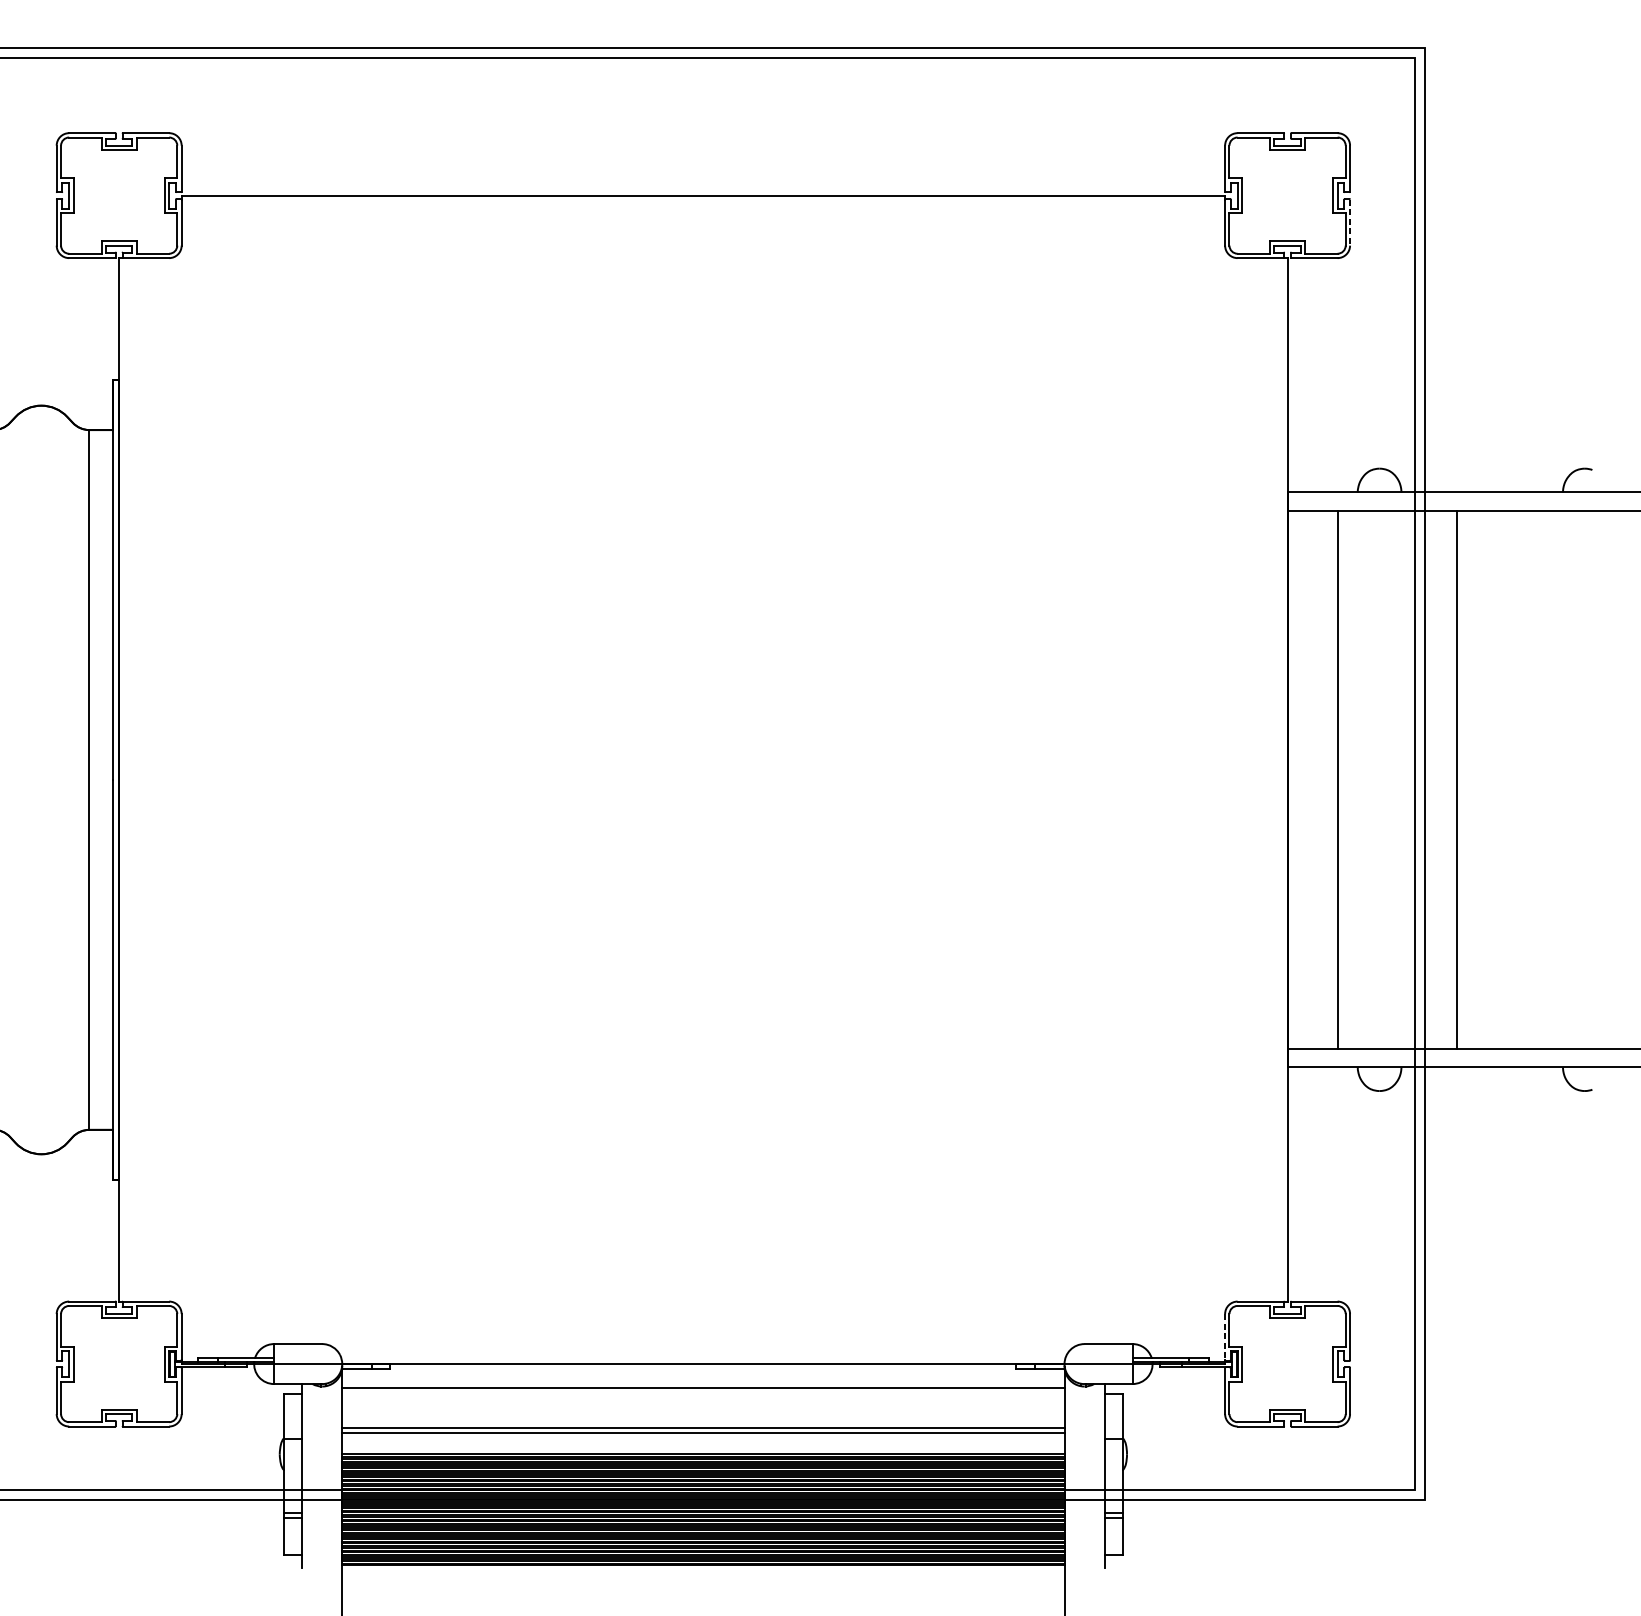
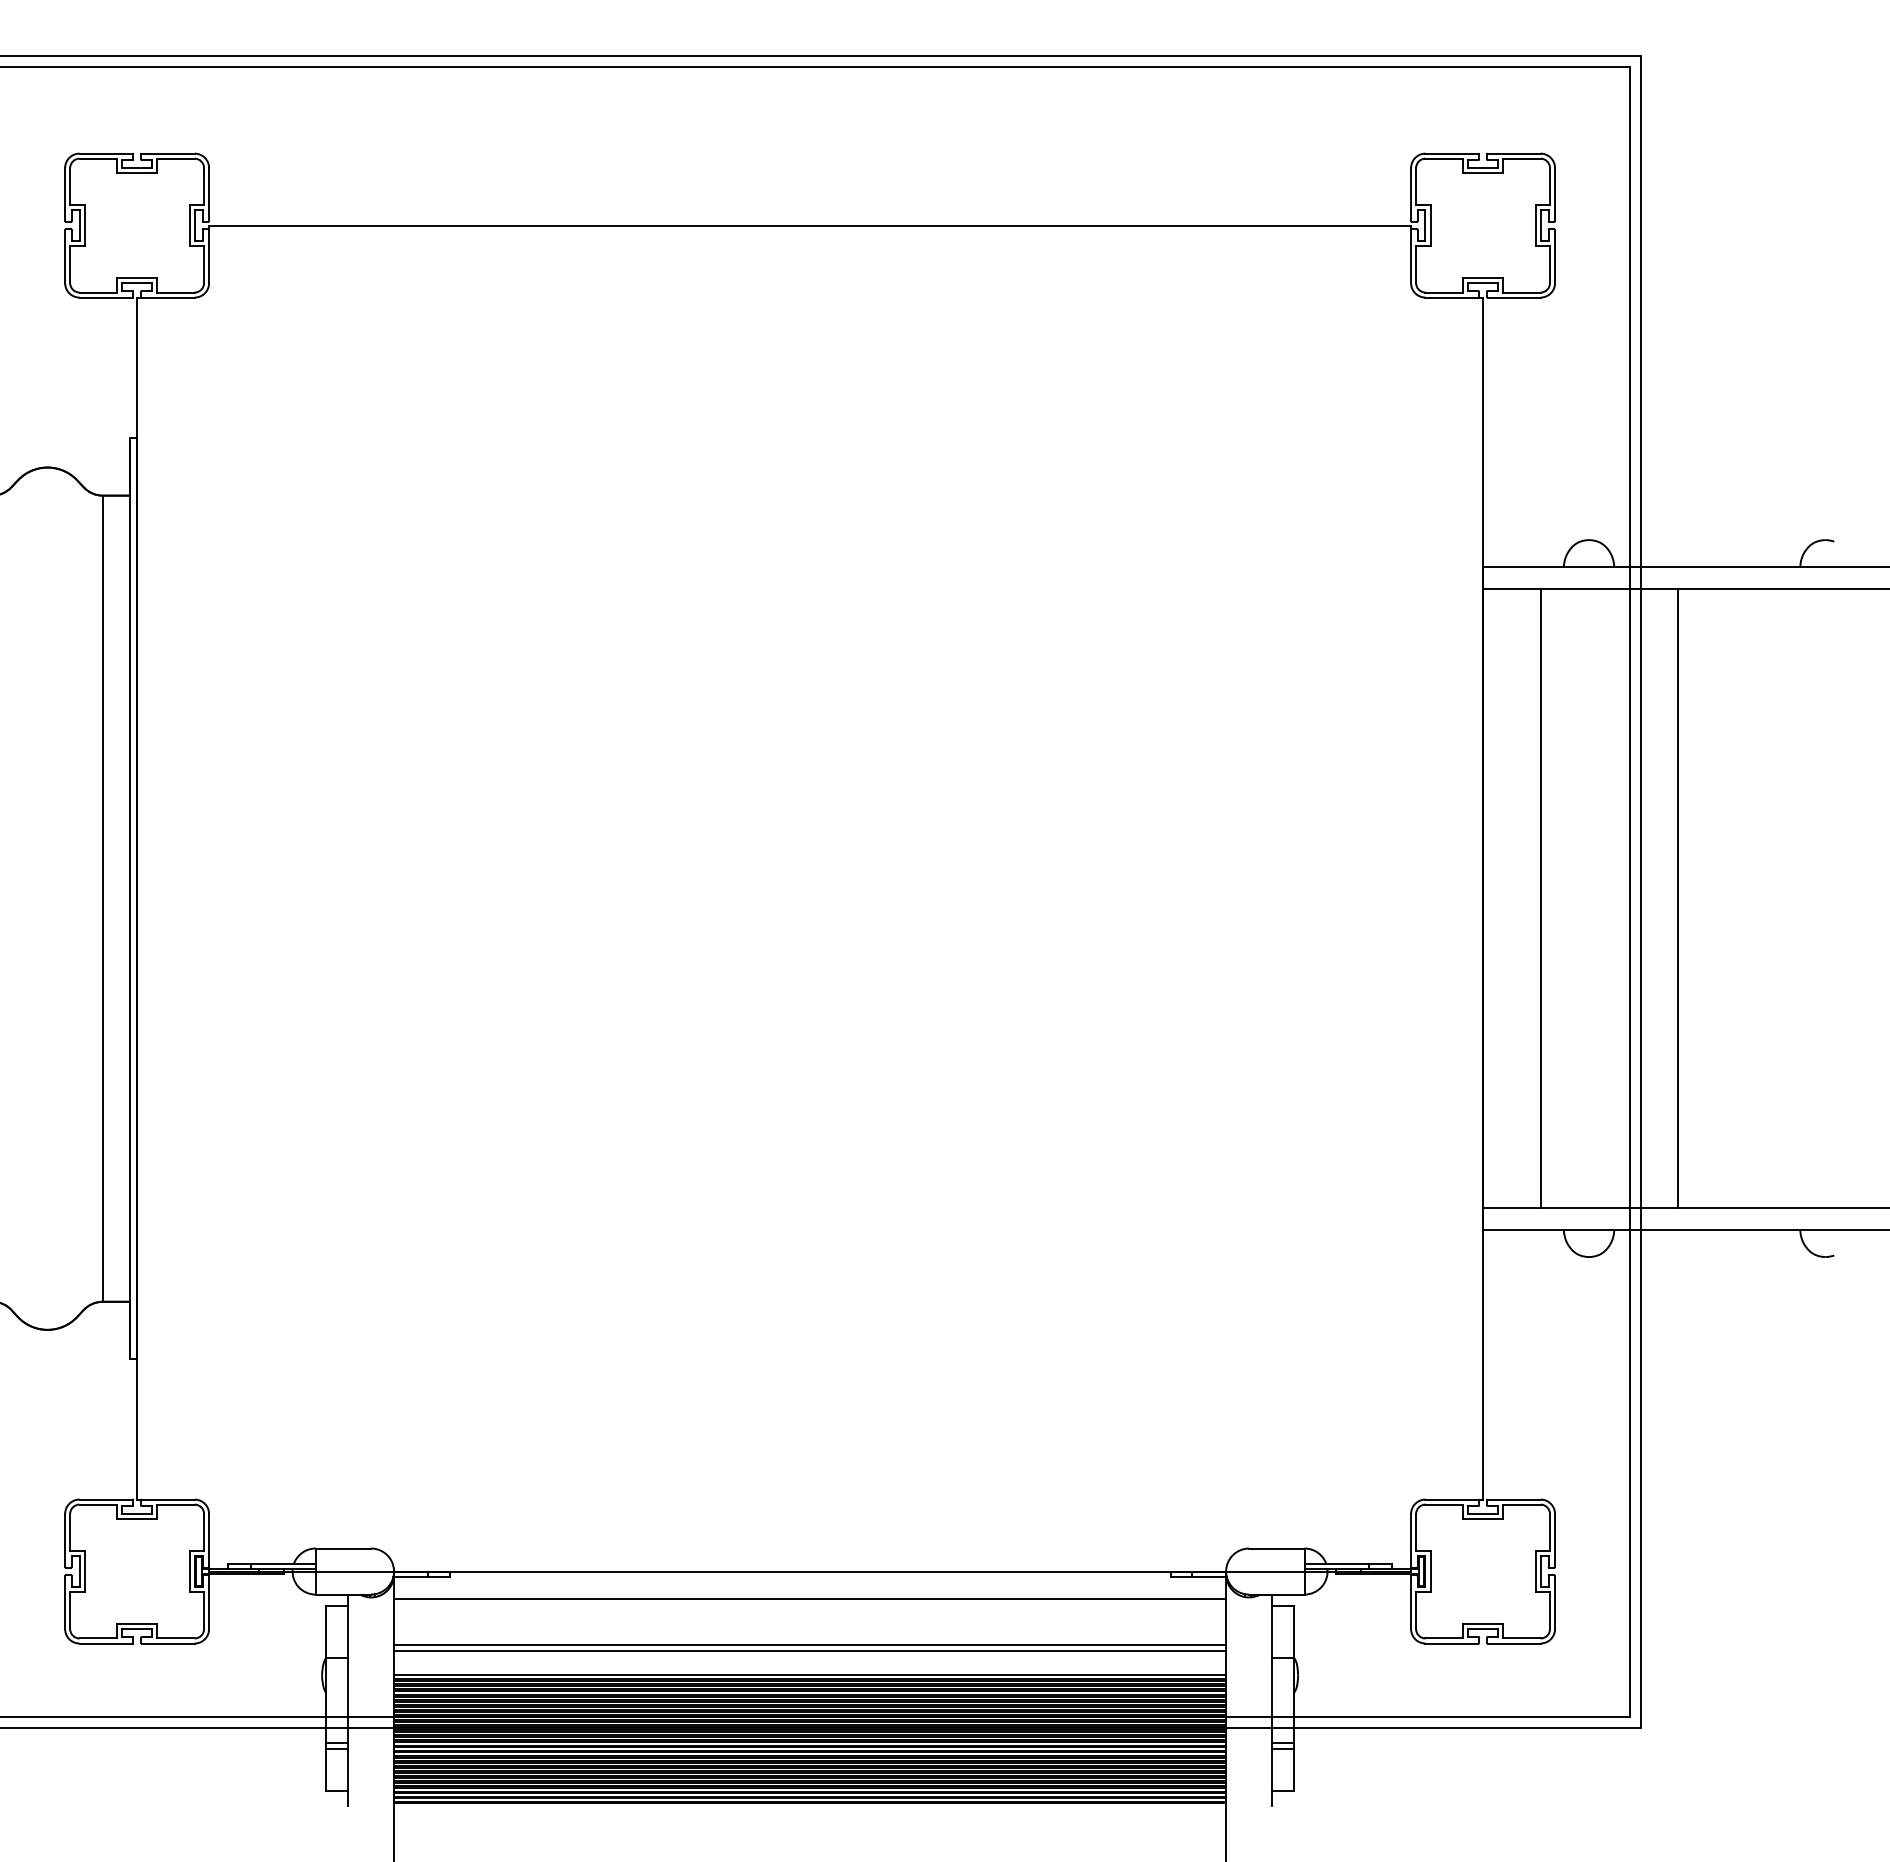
line: (1350, 223) -> (1555, 257), dashed -> solid
line: (1225, 1337) -> (1411, 1540), dashed -> solid

